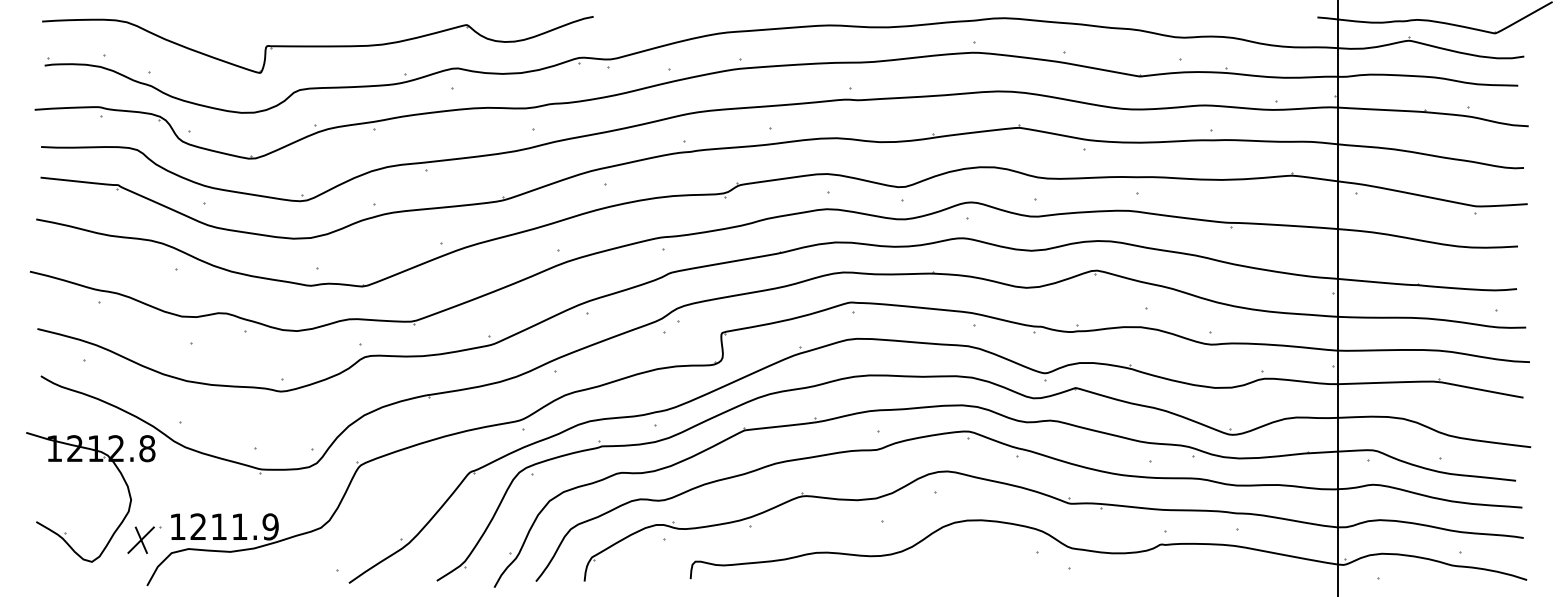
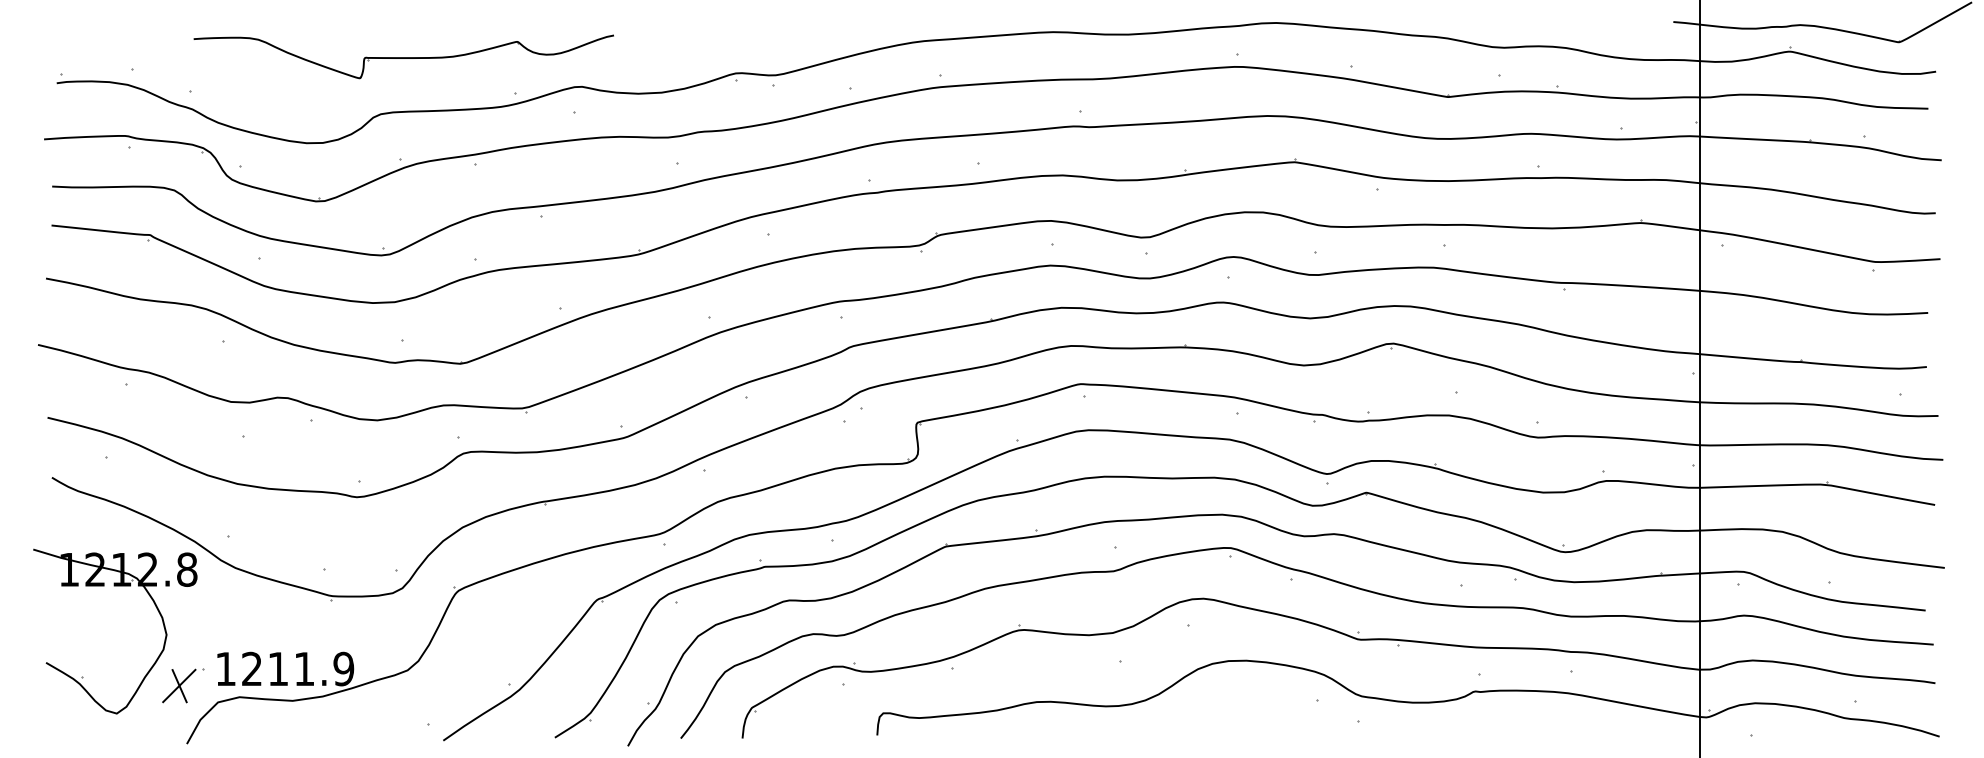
part: (317, 44) -> (403, 56), size x0.6

